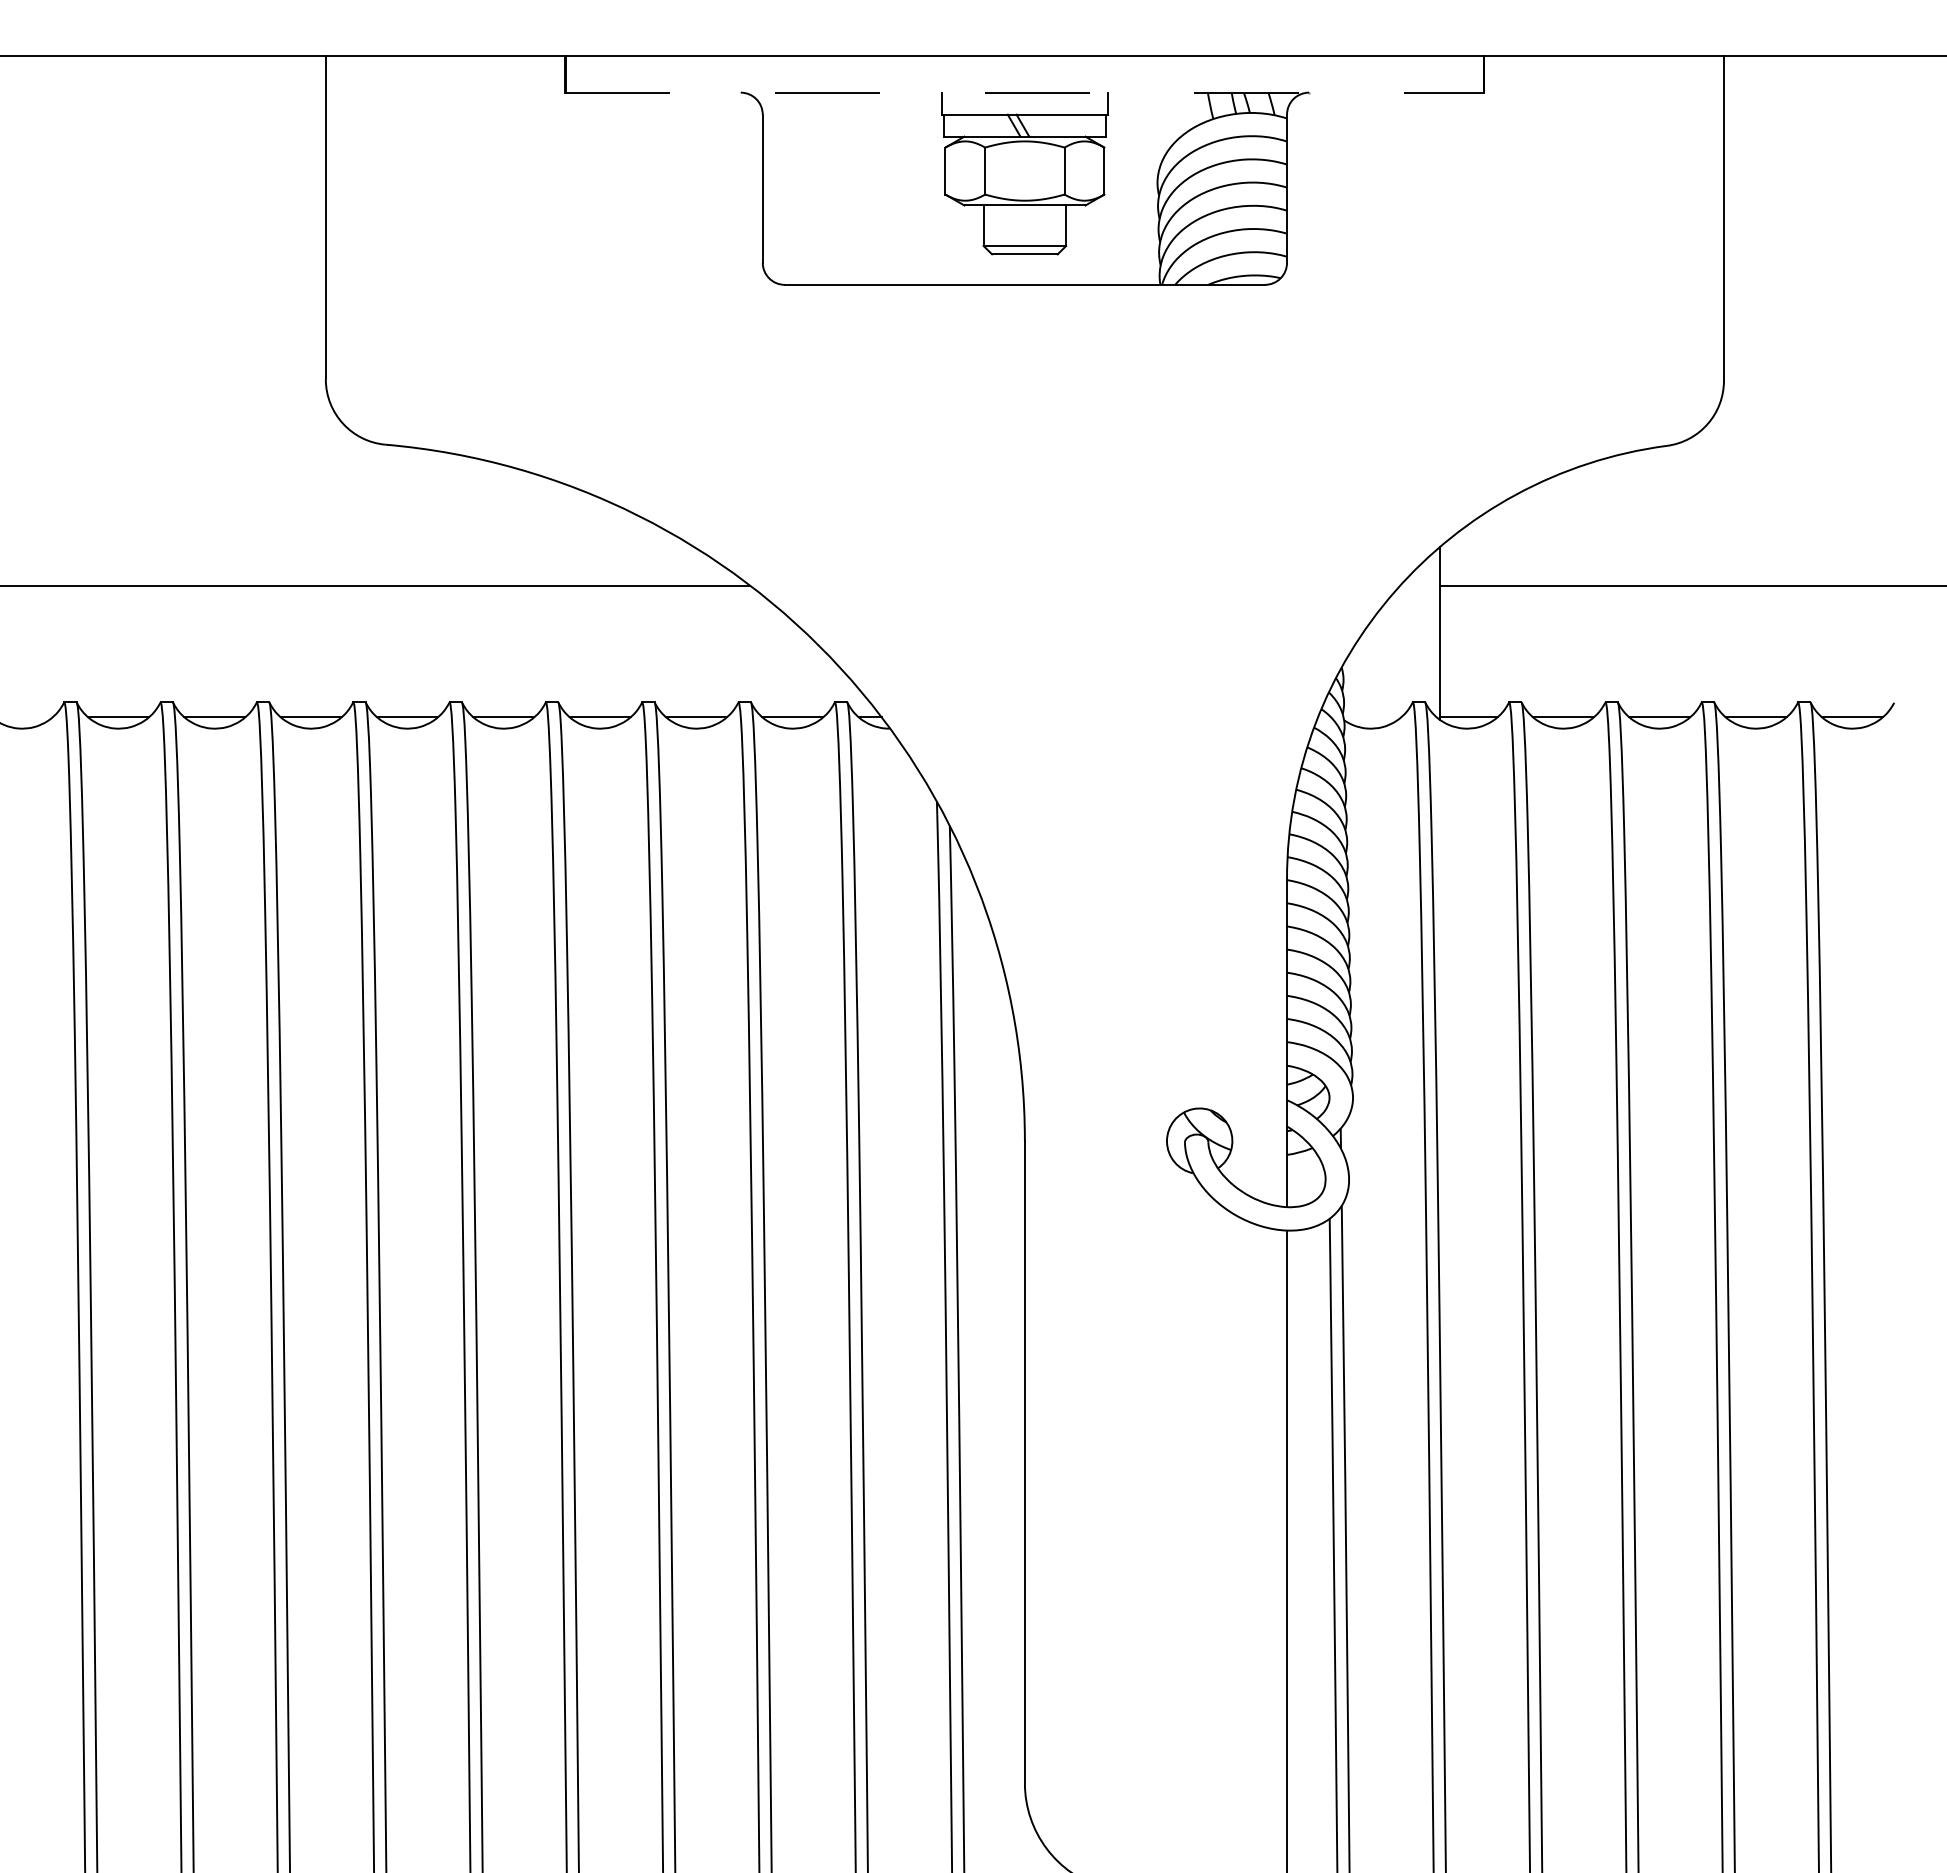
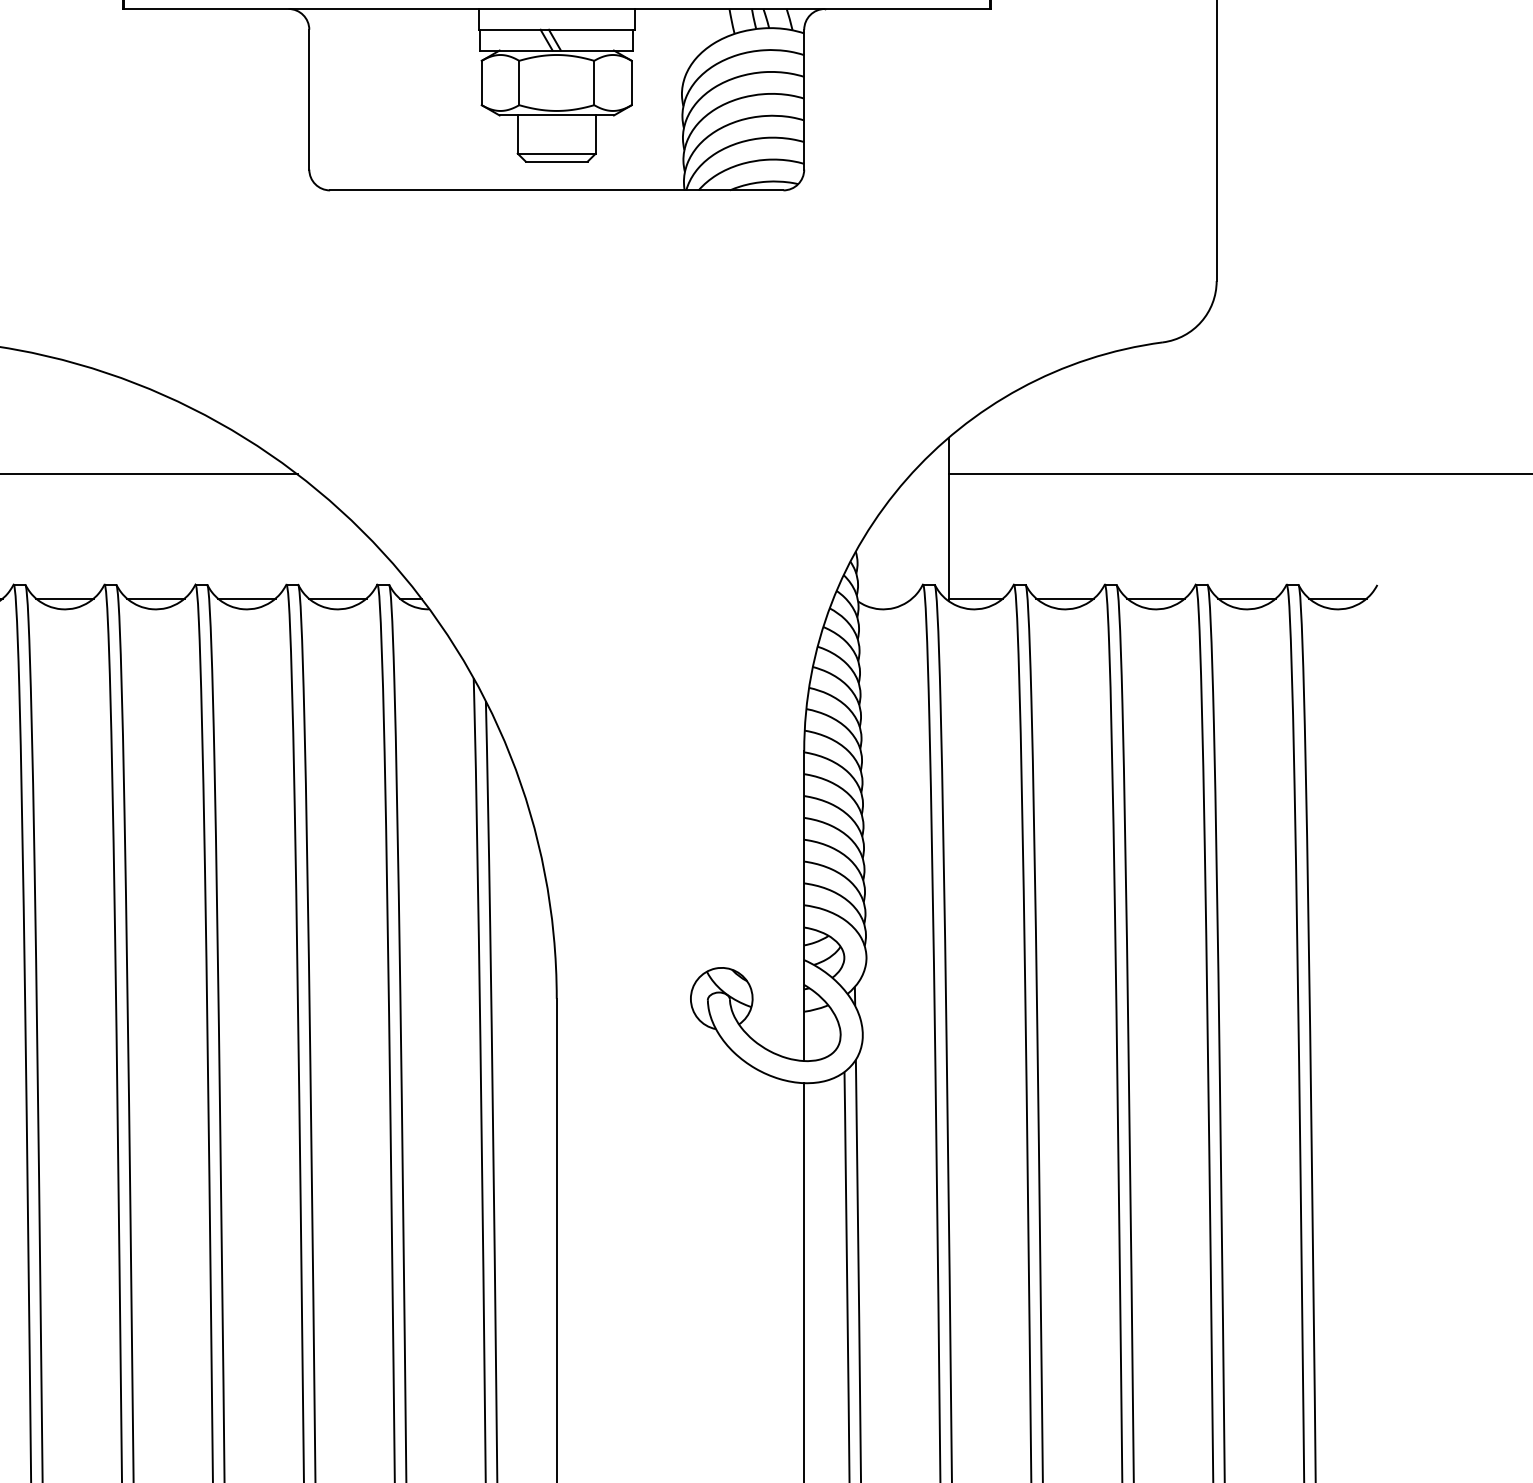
line: (1024, 92) -> (556, 8), dashed -> solid

